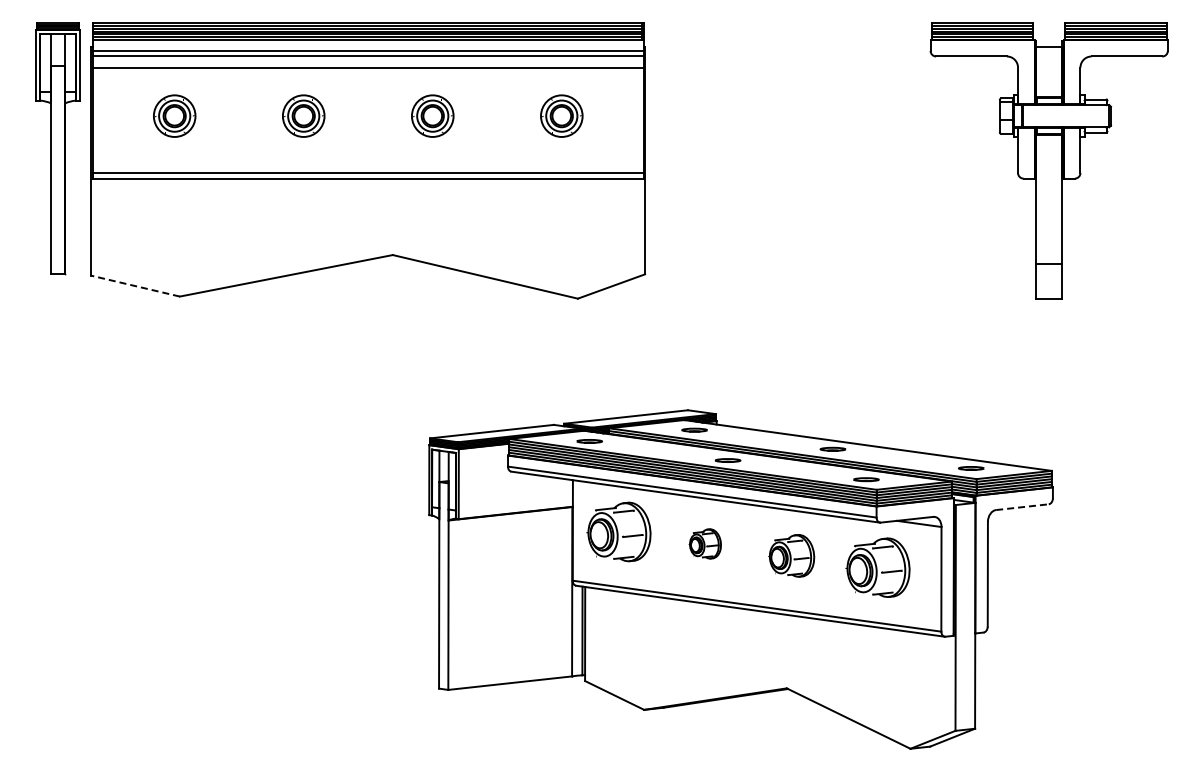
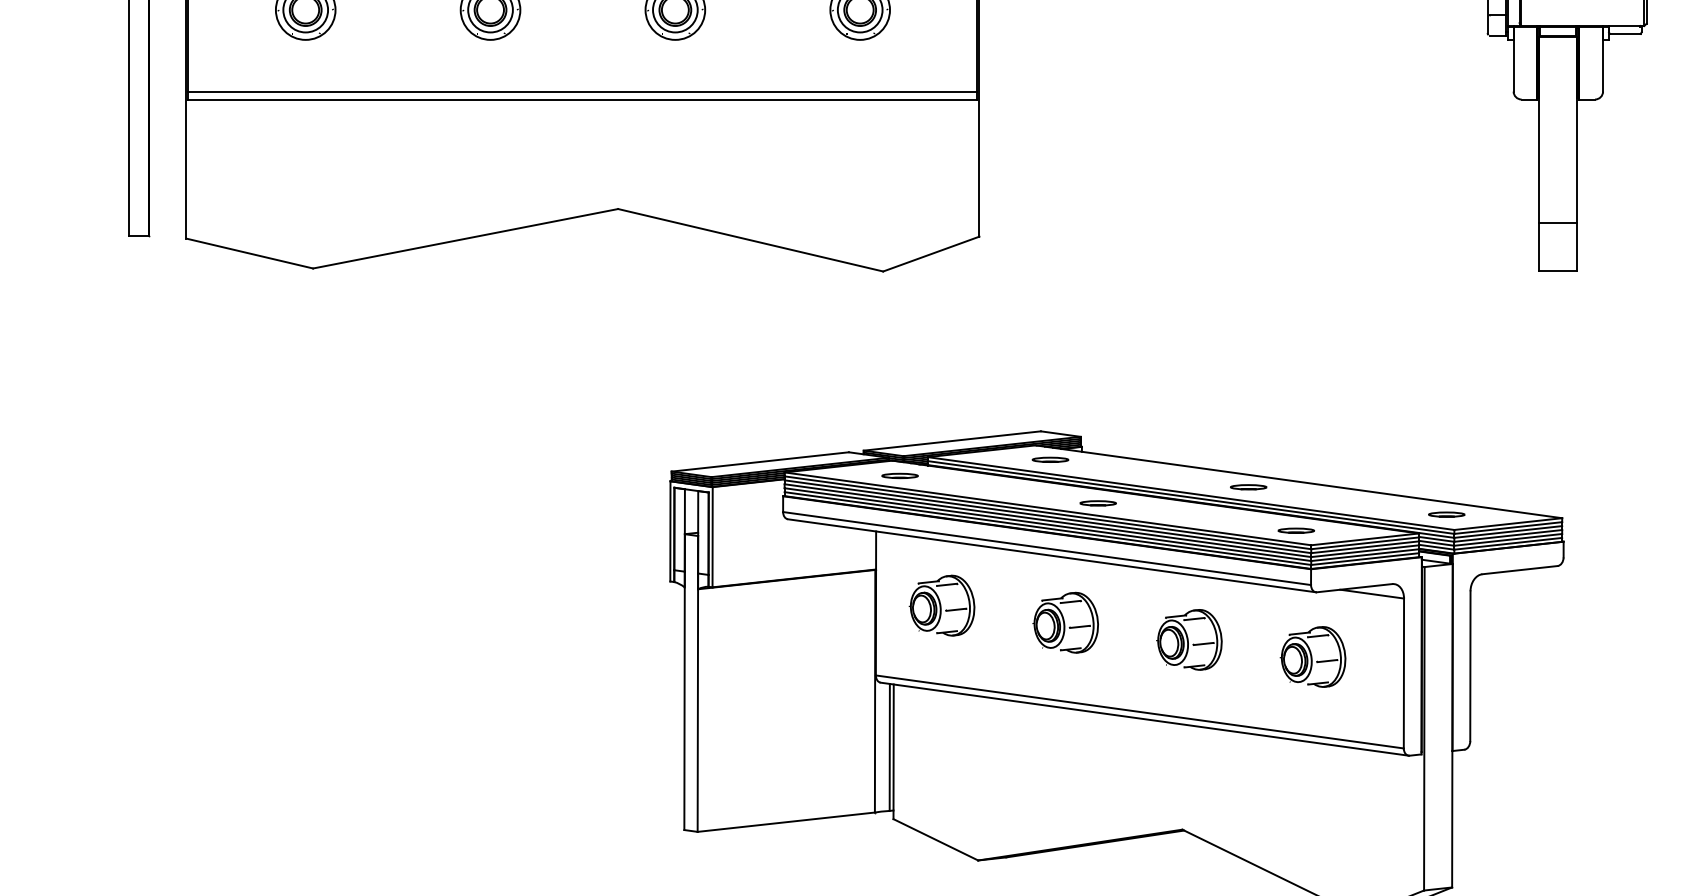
line: (135, 286) -> (249, 254), dashed -> solid
line: (1022, 507) -> (1520, 570), dashed -> solid
part: (618, 531) -> (941, 604), size x0.71
part: (704, 543) -> (1064, 622), size x1.43
part: (877, 567) -> (1312, 656), size x0.71

